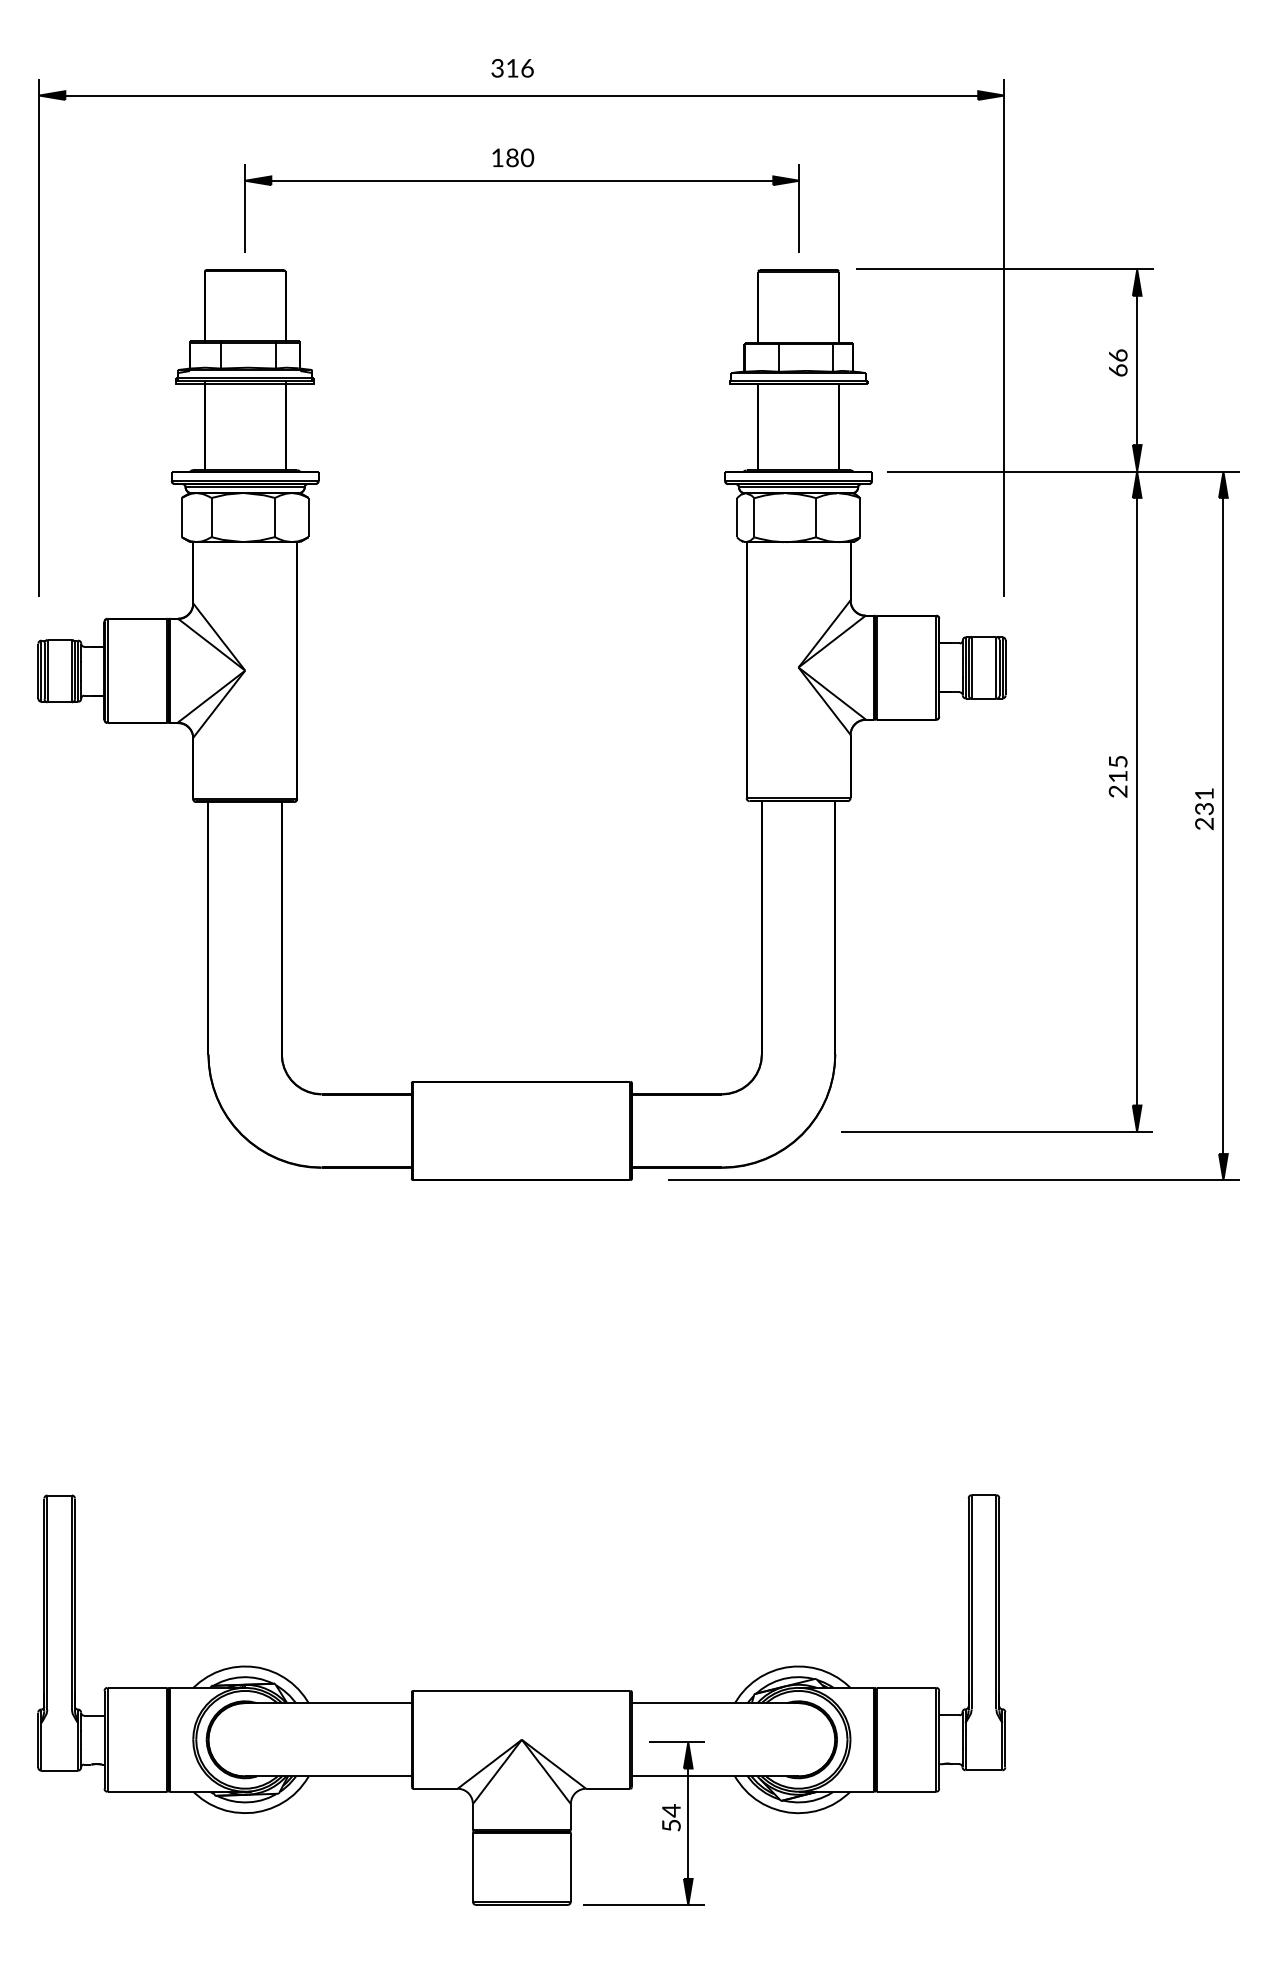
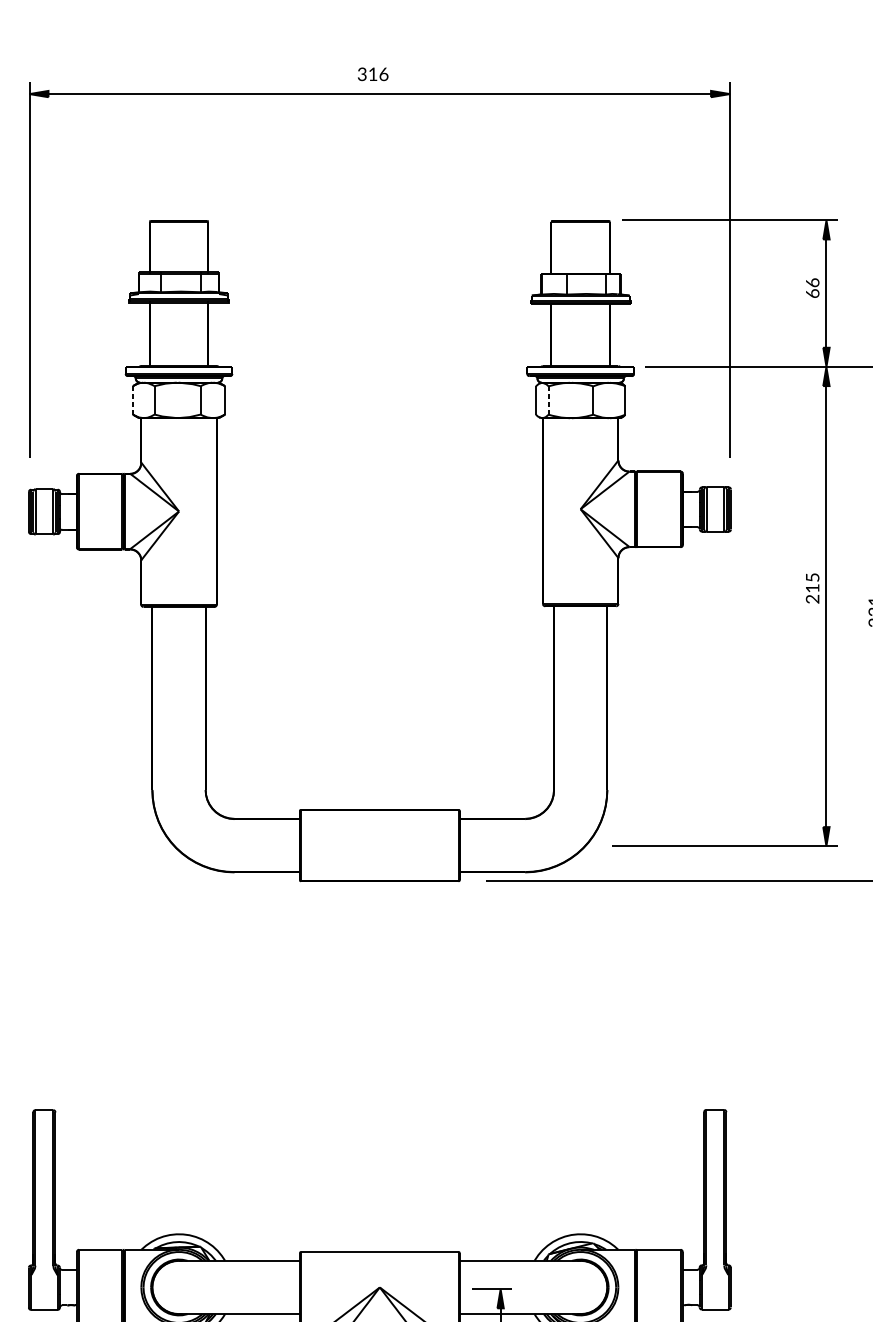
part: (521, 181) -> (379, 156), removed
line: (181, 517) -> (132, 400), solid -> dashed
line: (754, 517) -> (548, 400), solid -> dashed

